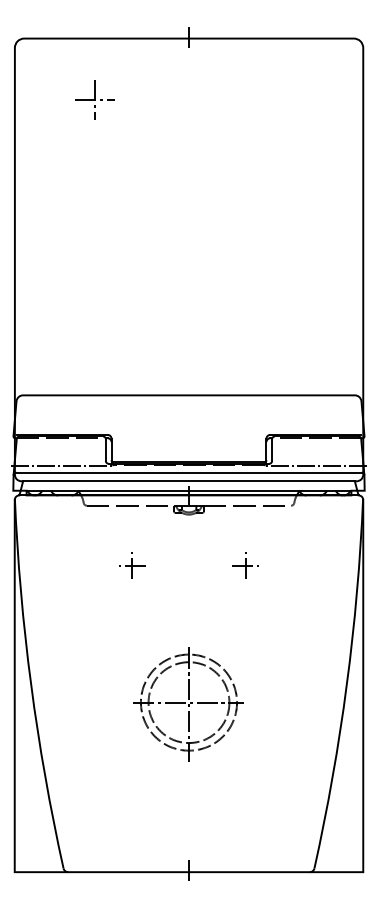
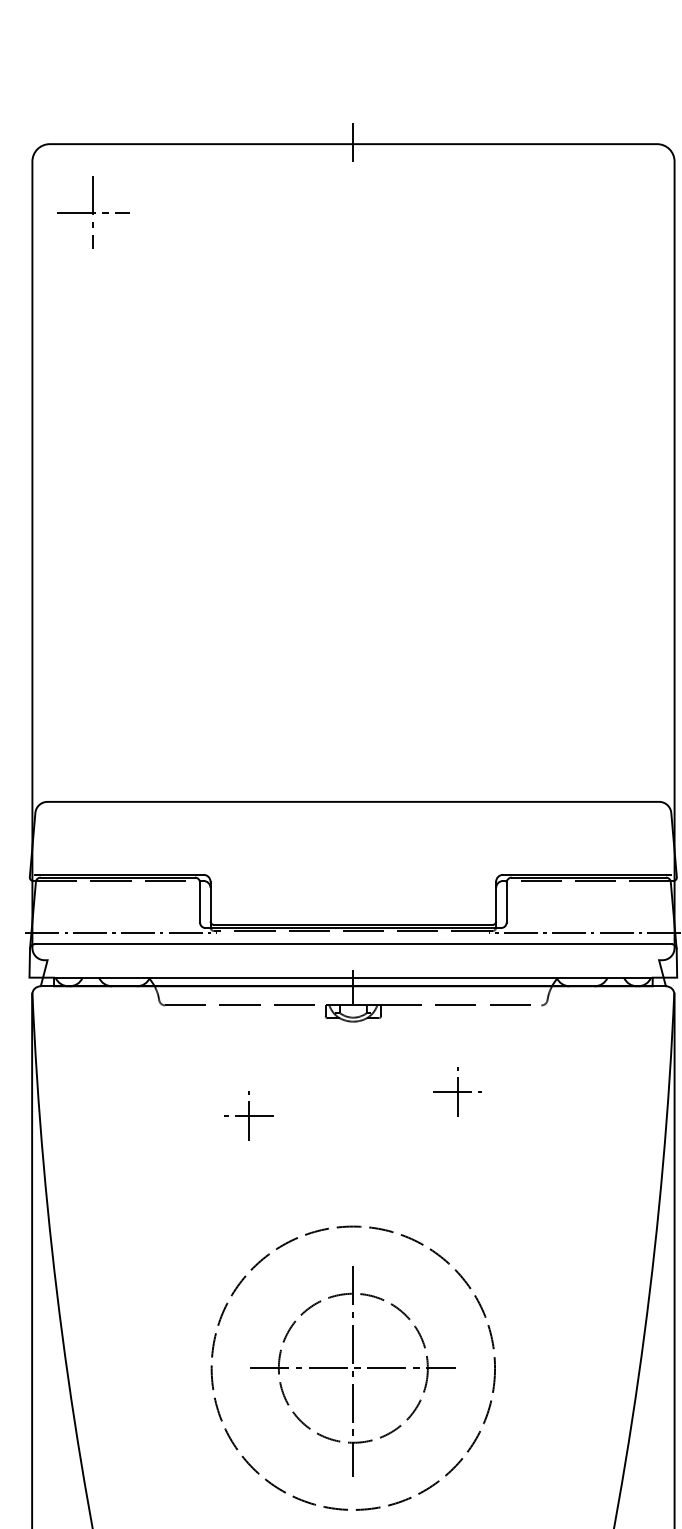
part: (94, 99) -> (92, 212), moved
line: (188, 481) -> (352, 960), removed
part: (245, 565) -> (457, 1091), moved
circle: (188, 702) -> (352, 1368), size x1.6

